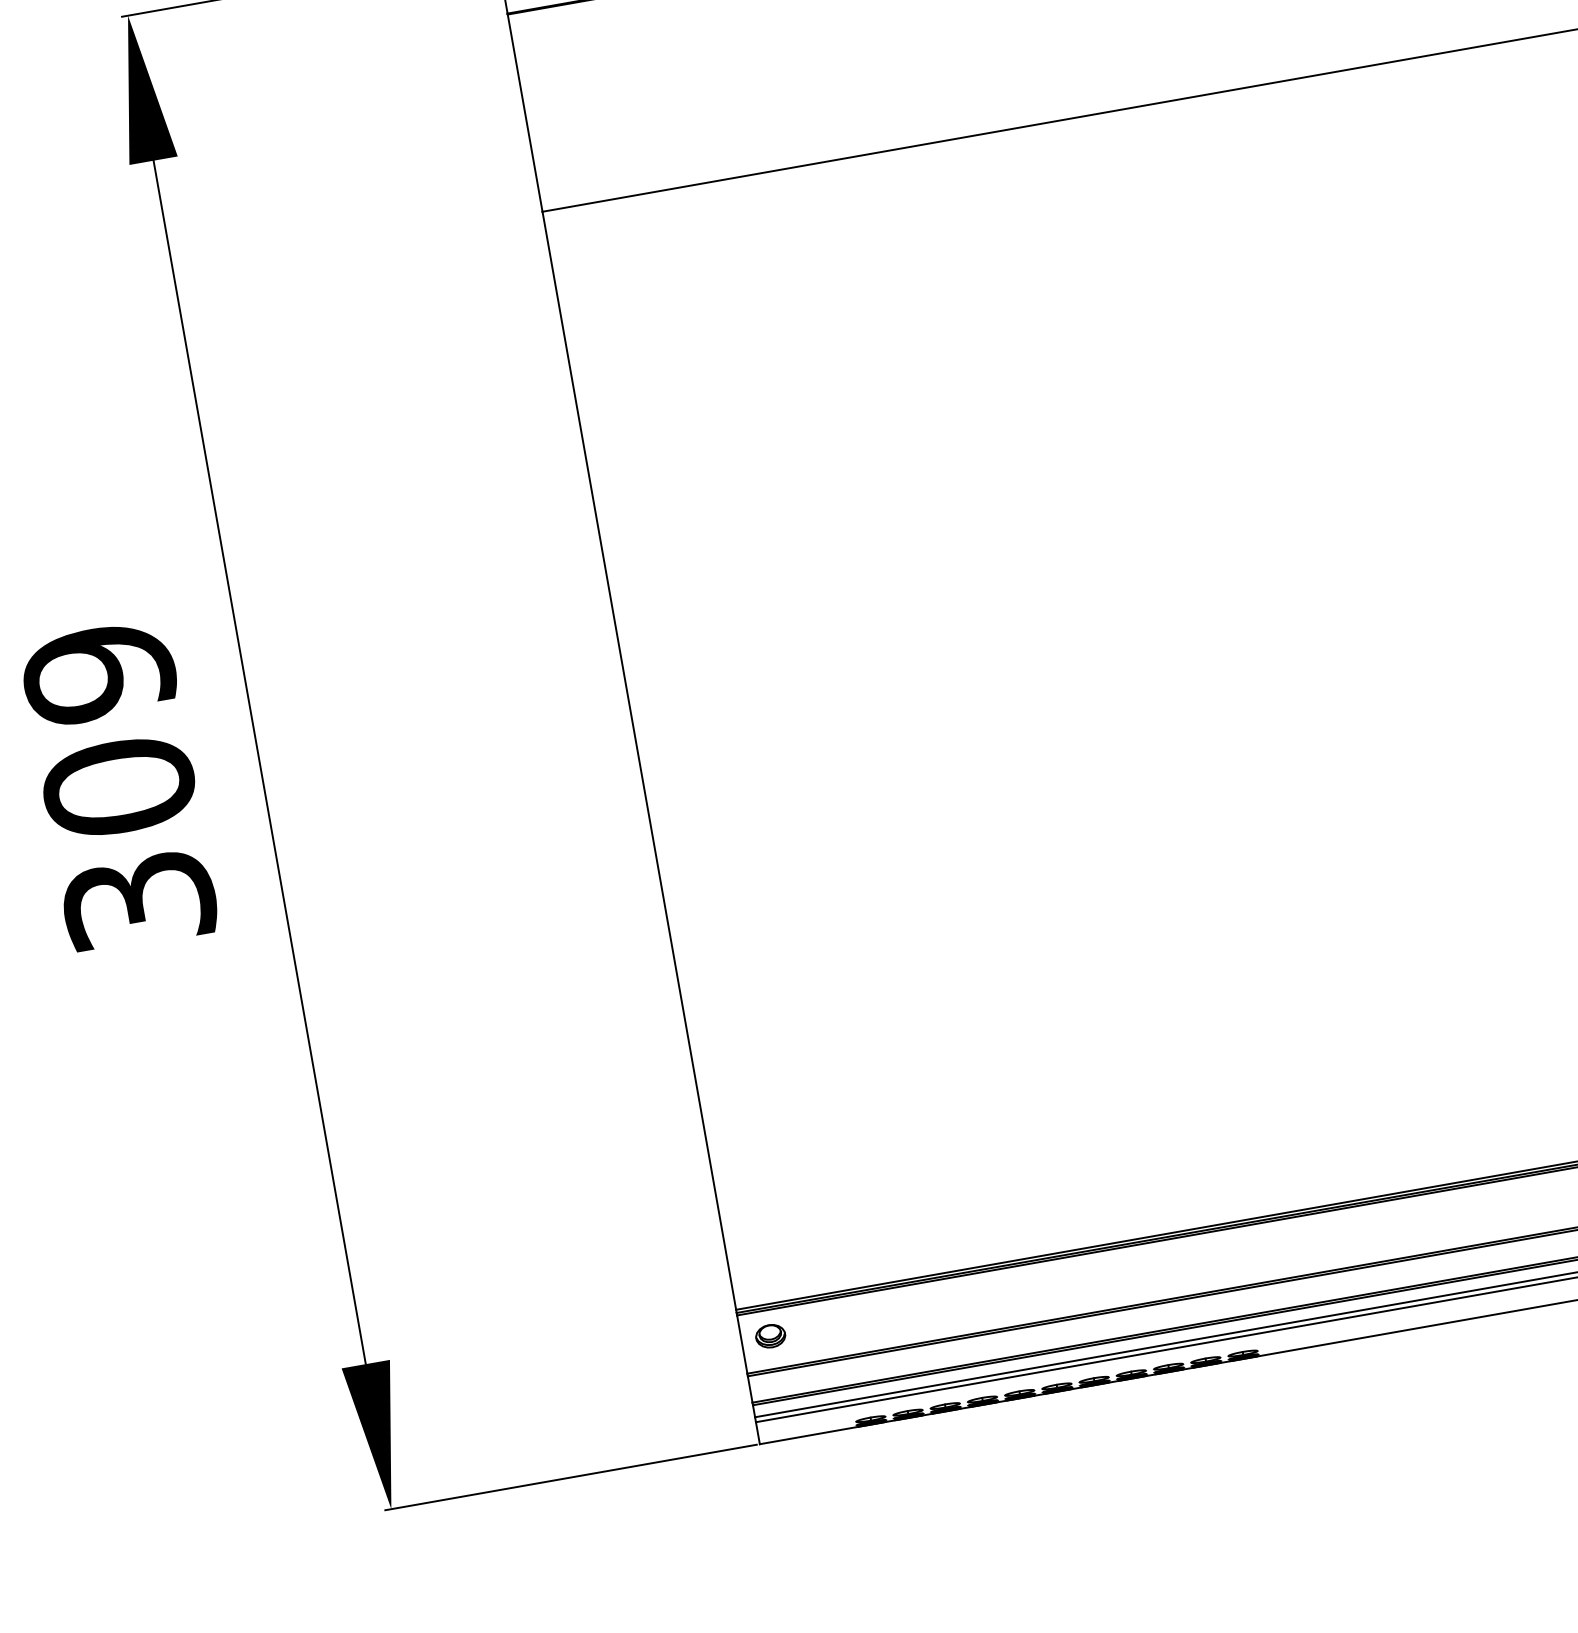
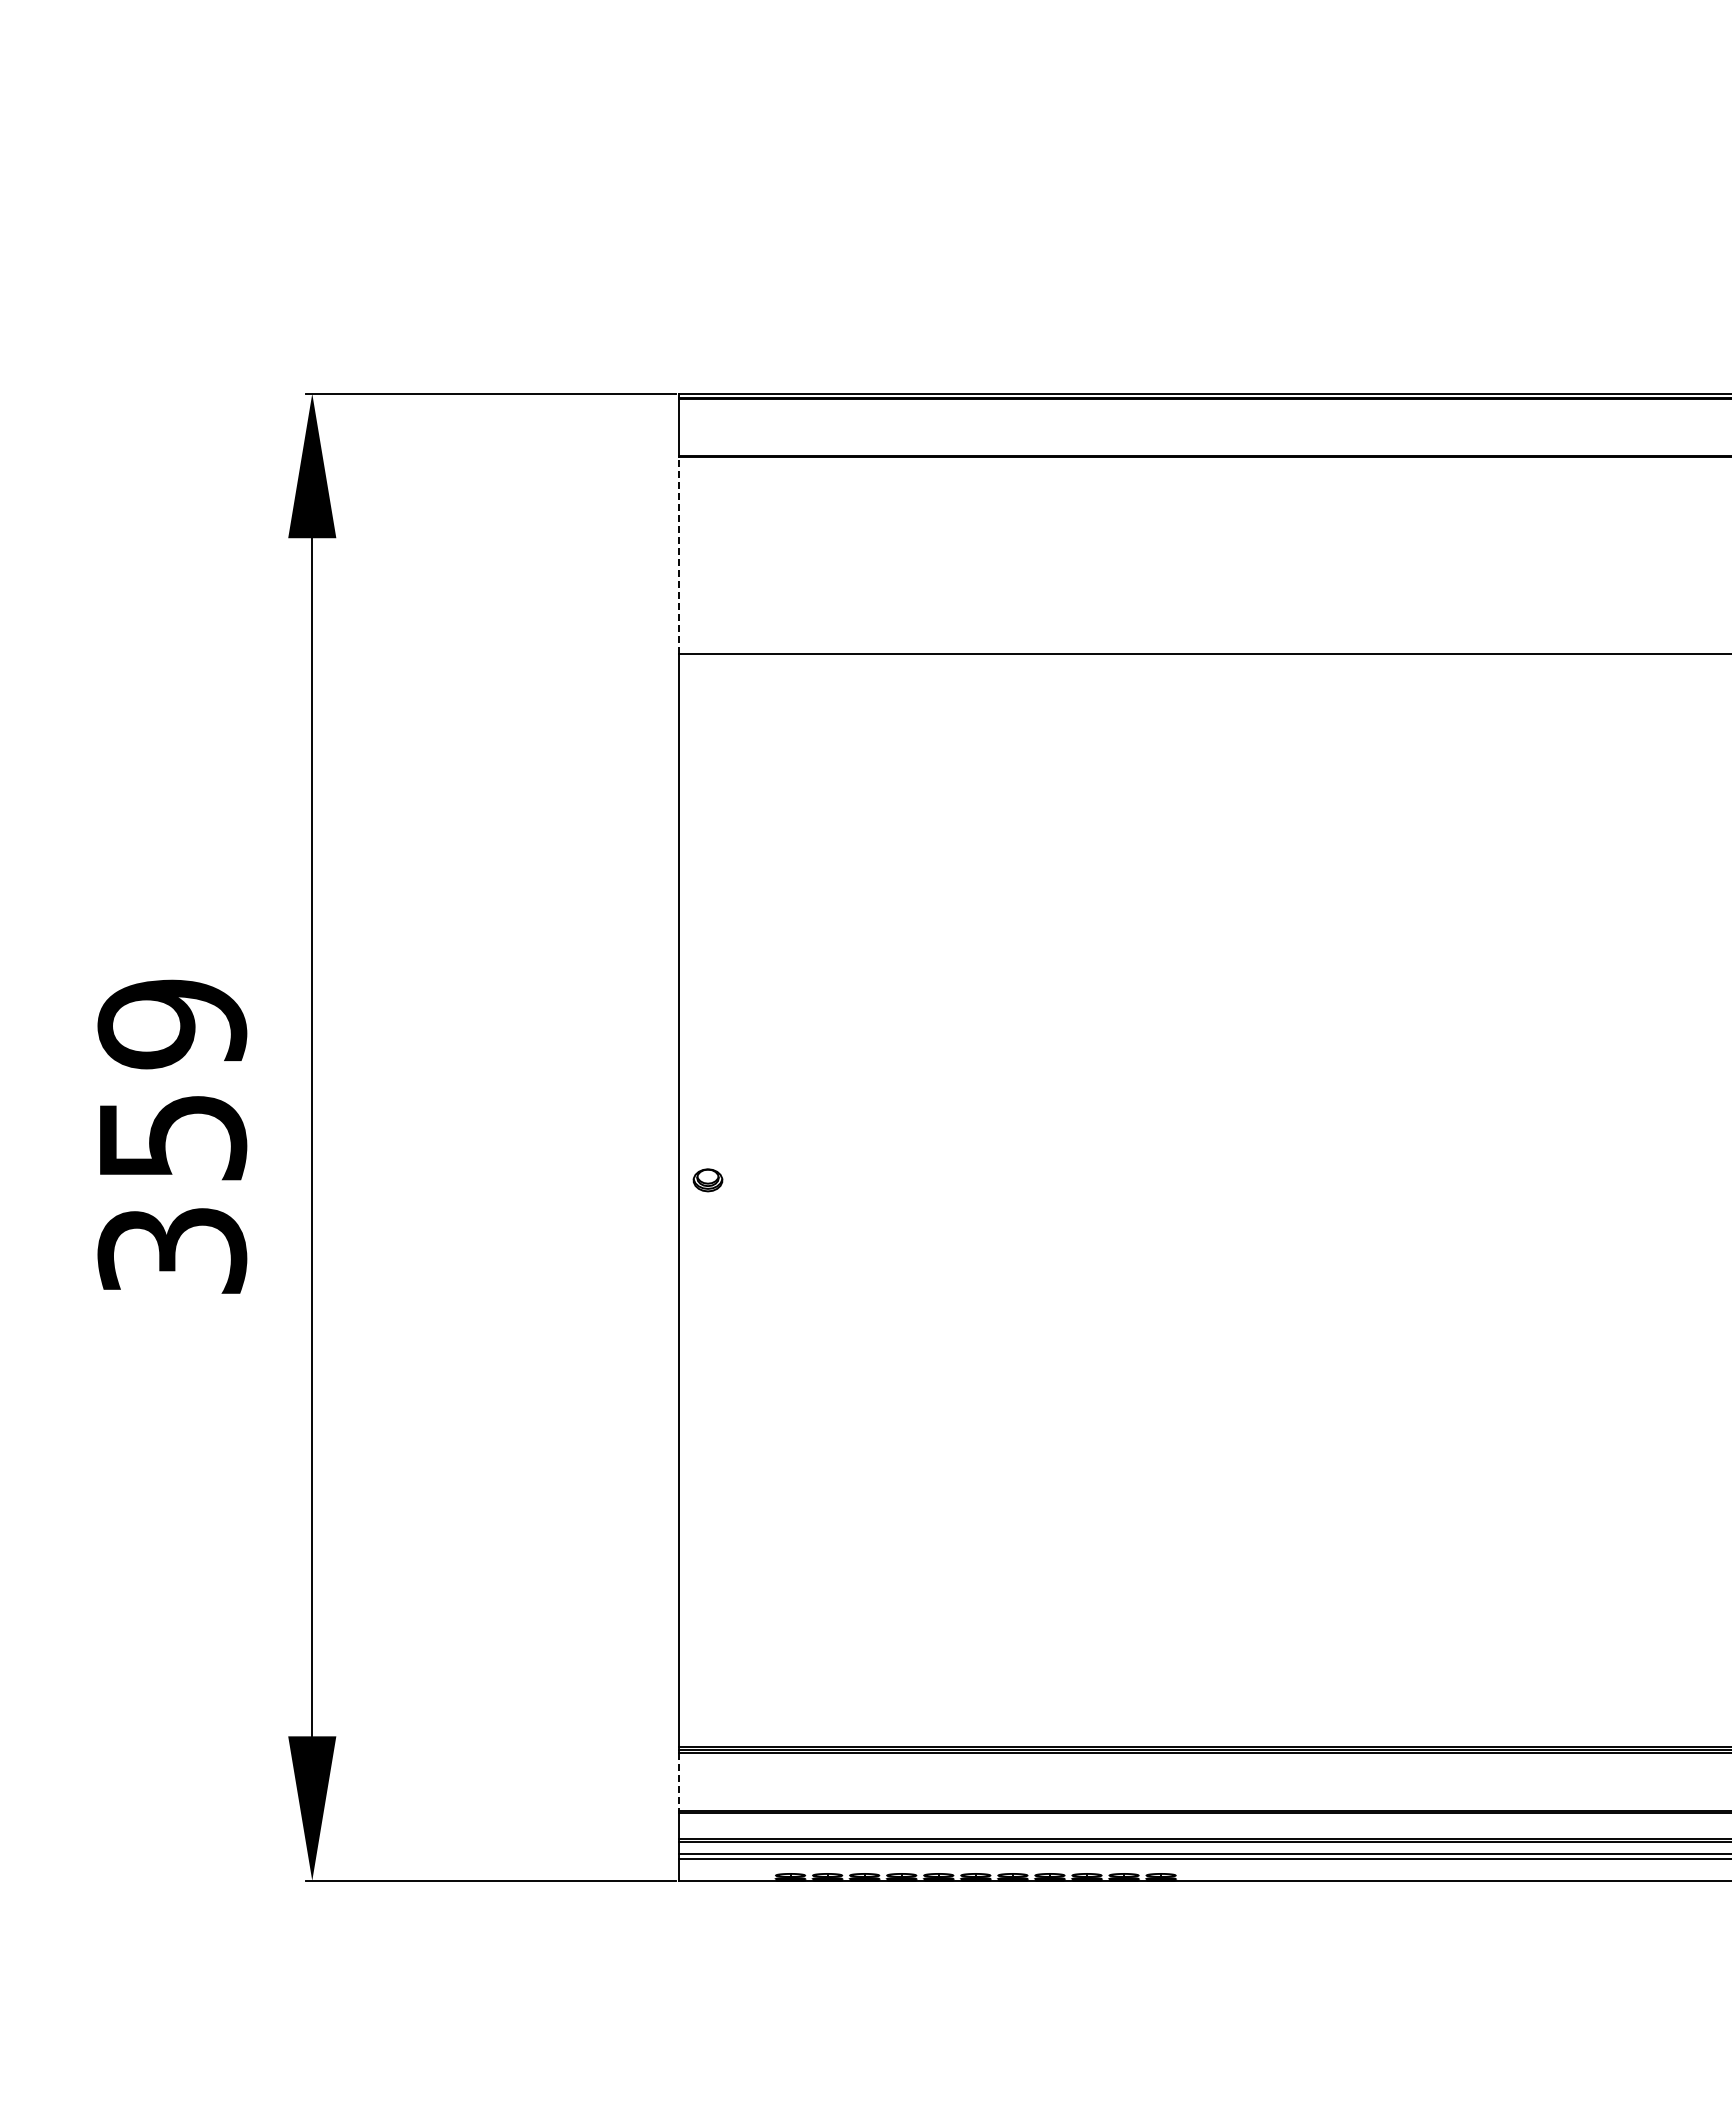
line: (525, 113) -> (679, 555), solid -> dashed
text: (119, 787) -> (172, 1137), 309 -> 359
part: (770, 1336) -> (707, 1180), moved
line: (742, 1344) -> (679, 1781), solid -> dashed

